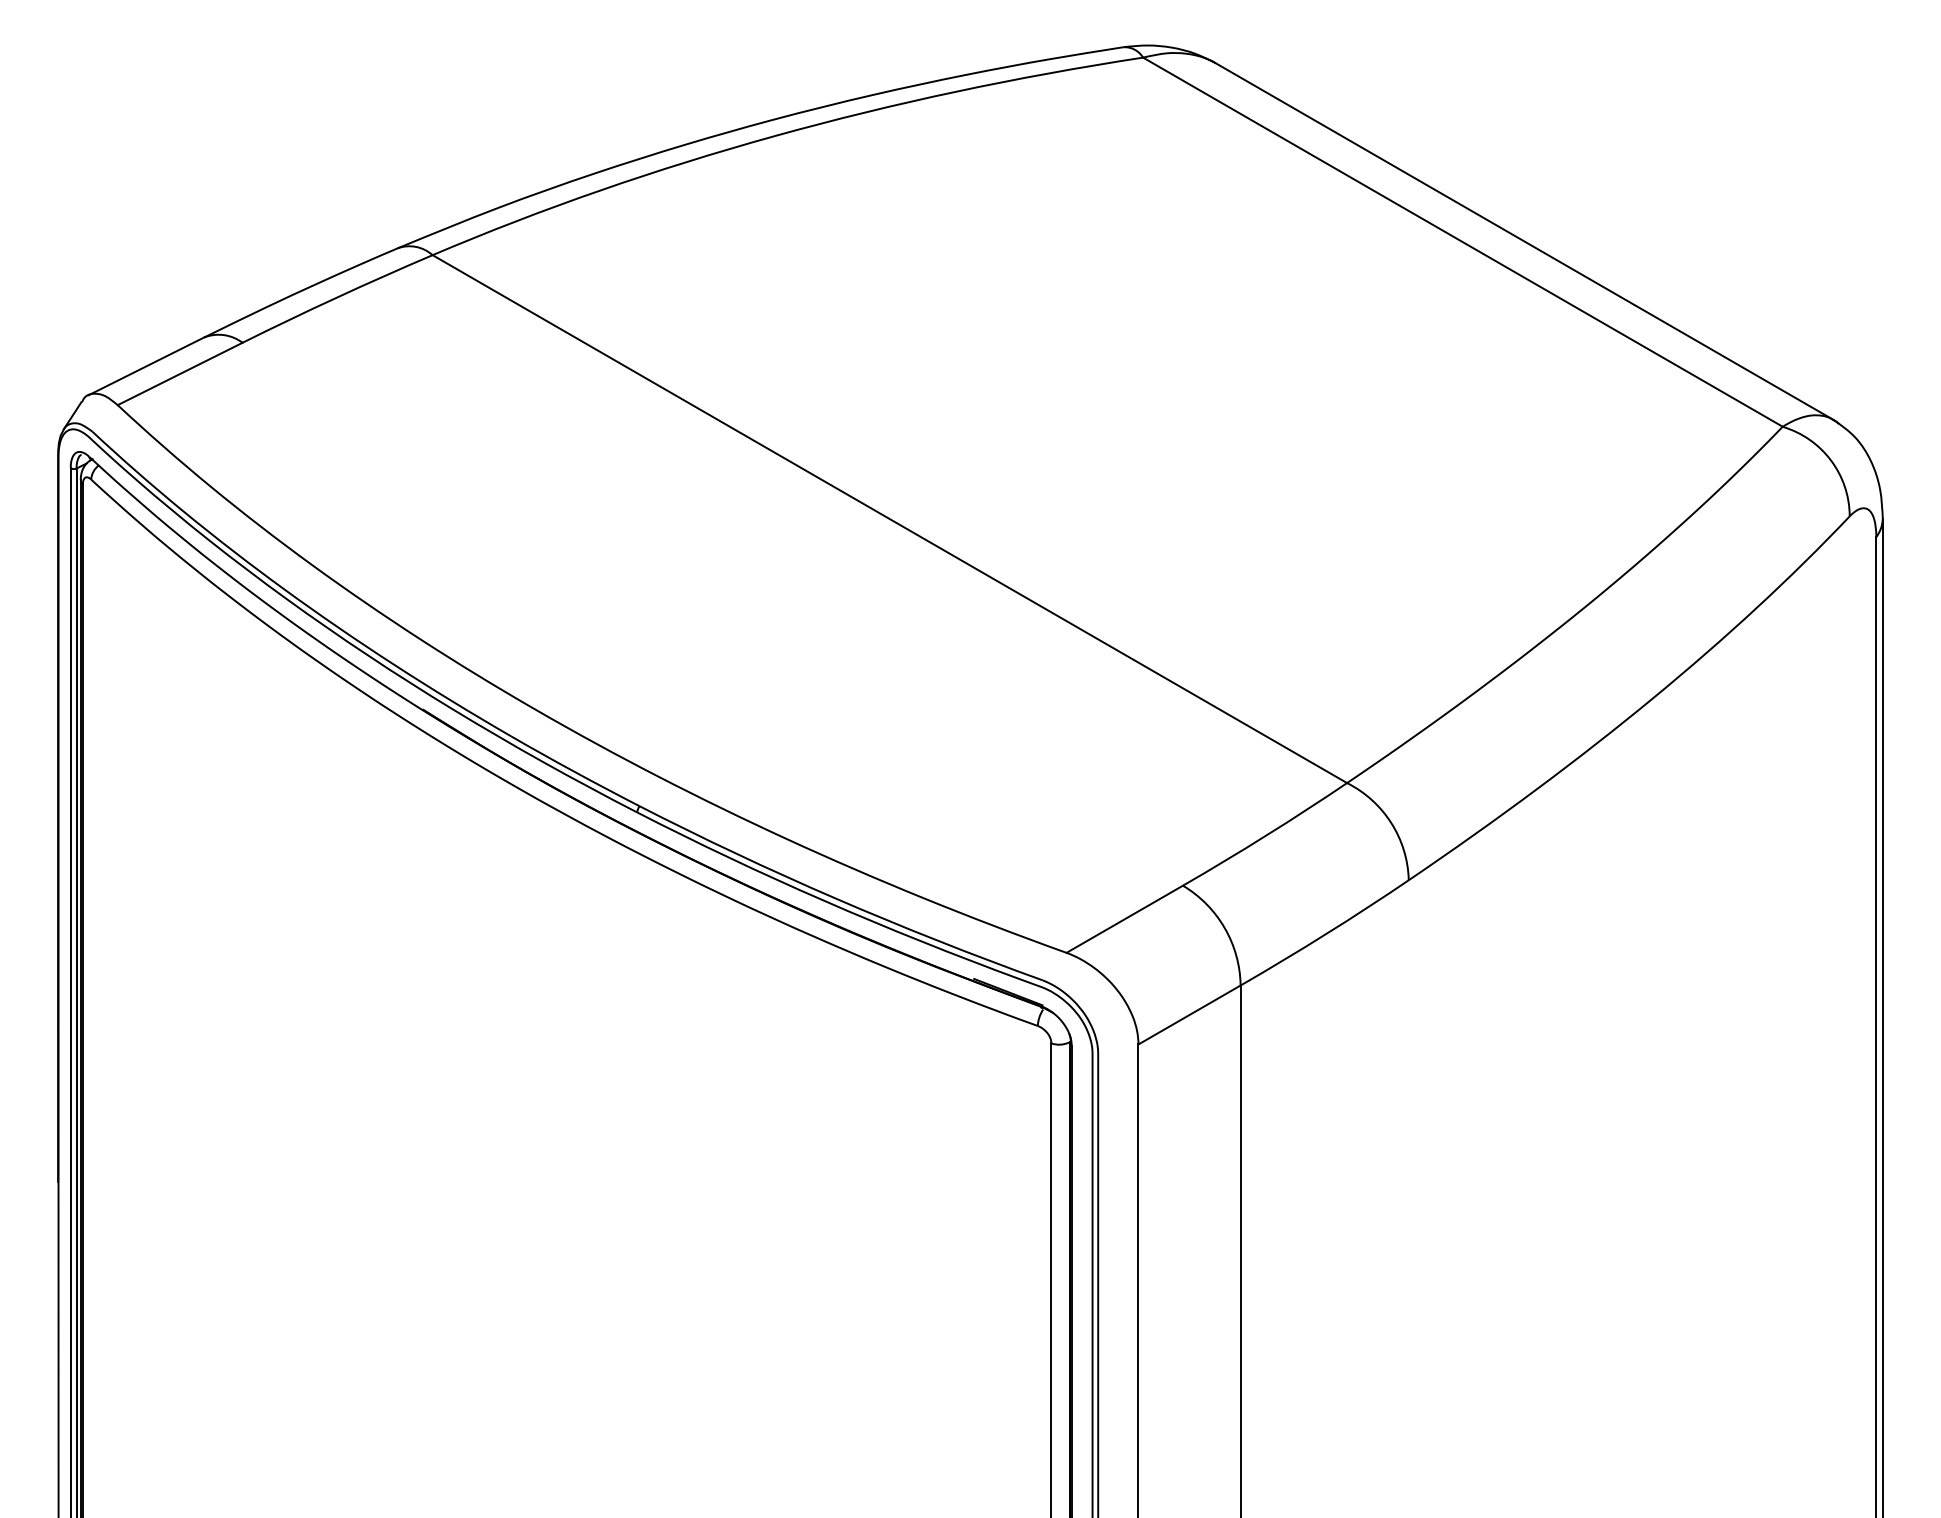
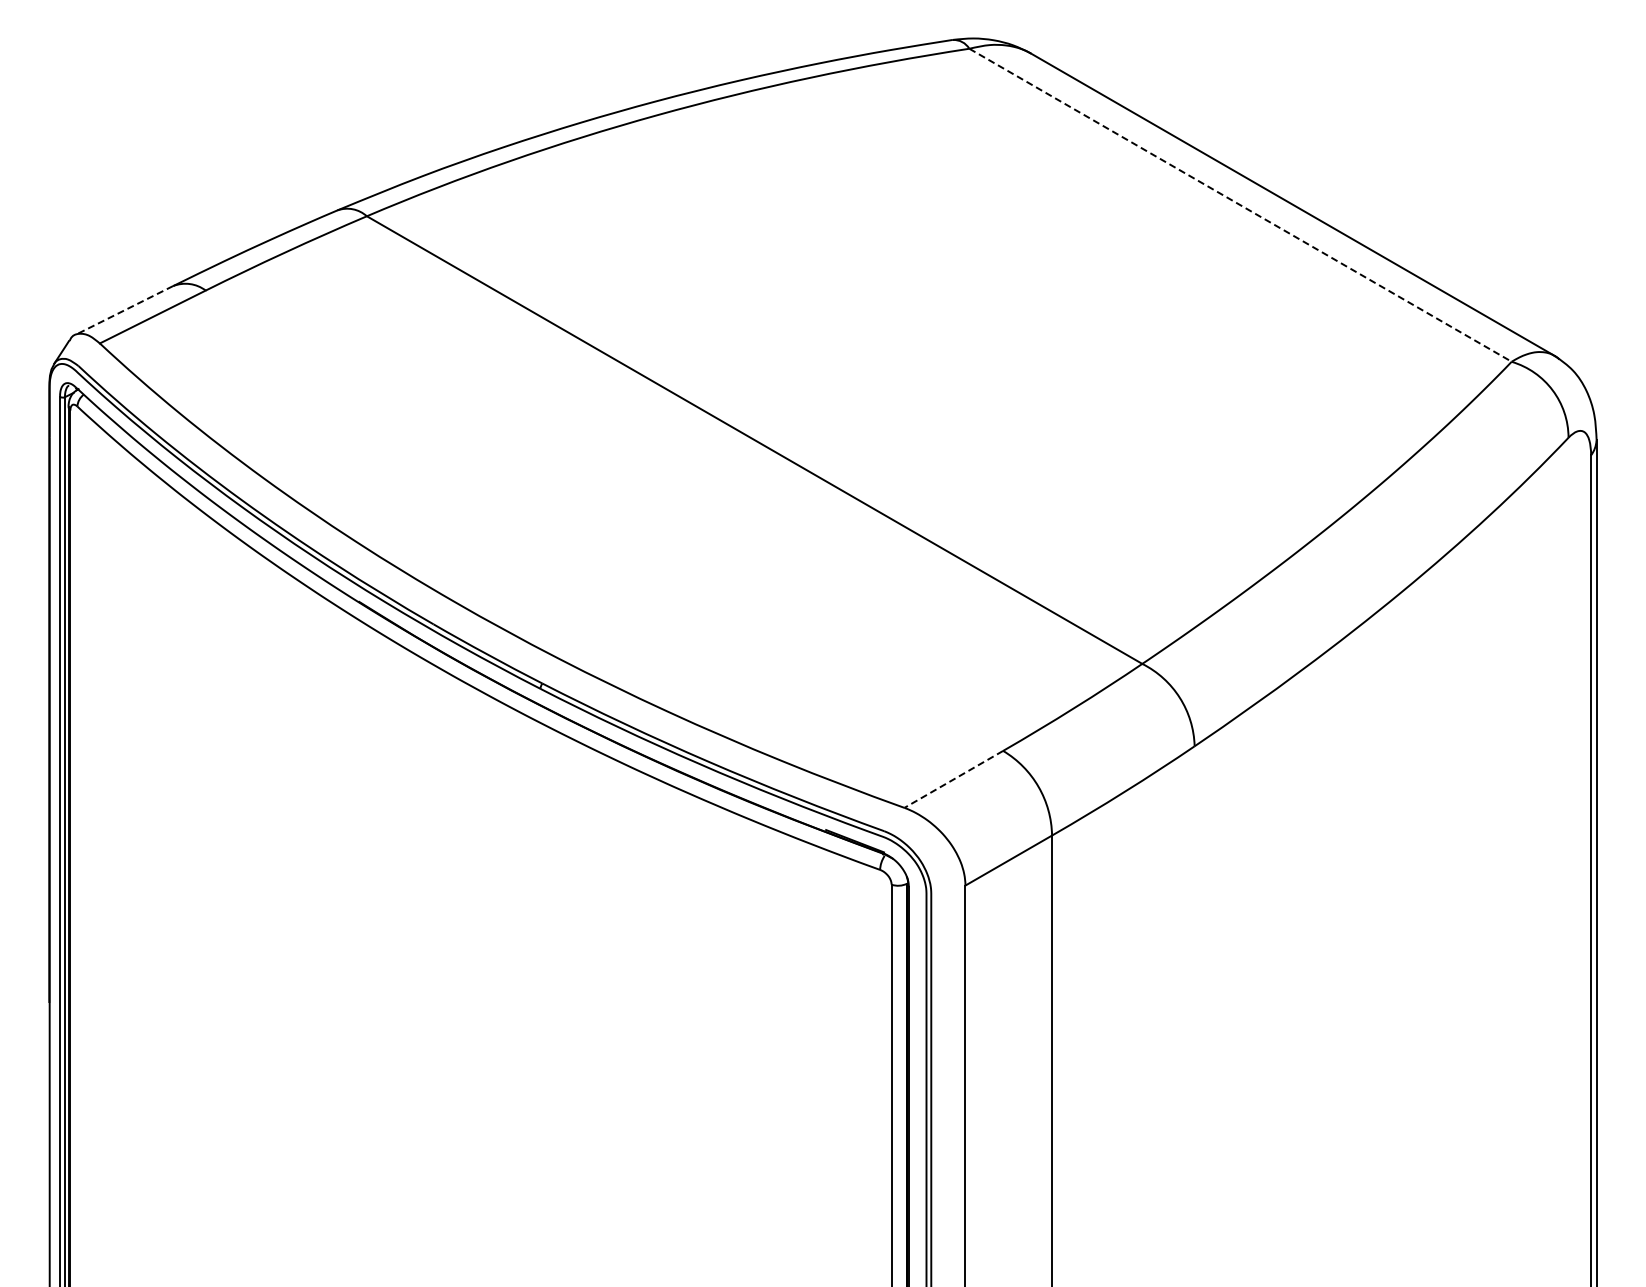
line: (1462, 242) -> (1240, 205), solid -> dashed
line: (146, 366) -> (124, 310), solid -> dashed
line: (1124, 919) -> (953, 779), solid -> dashed

